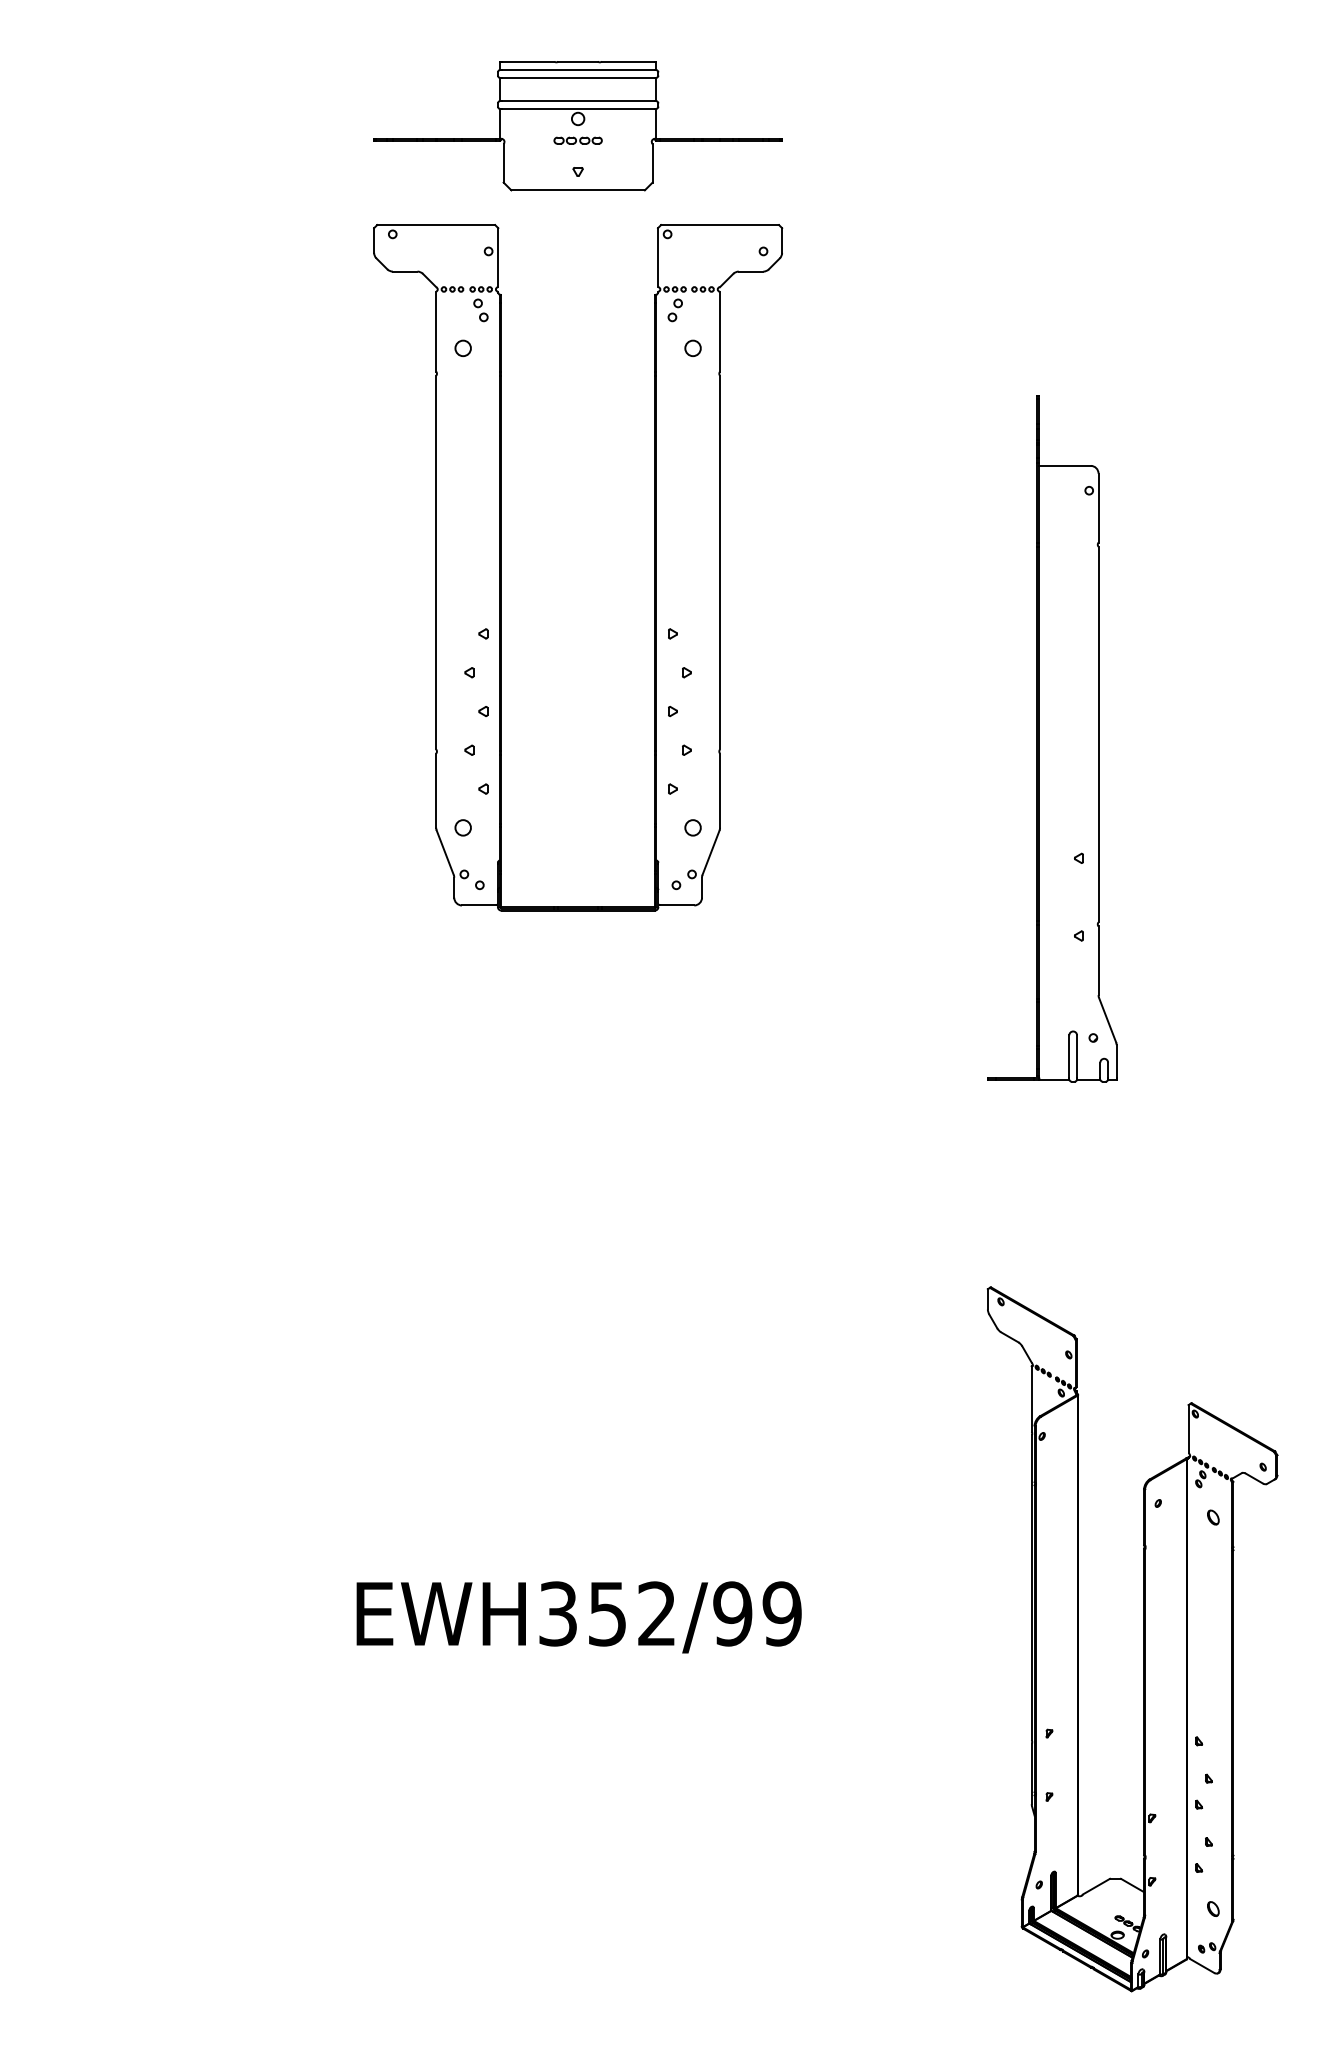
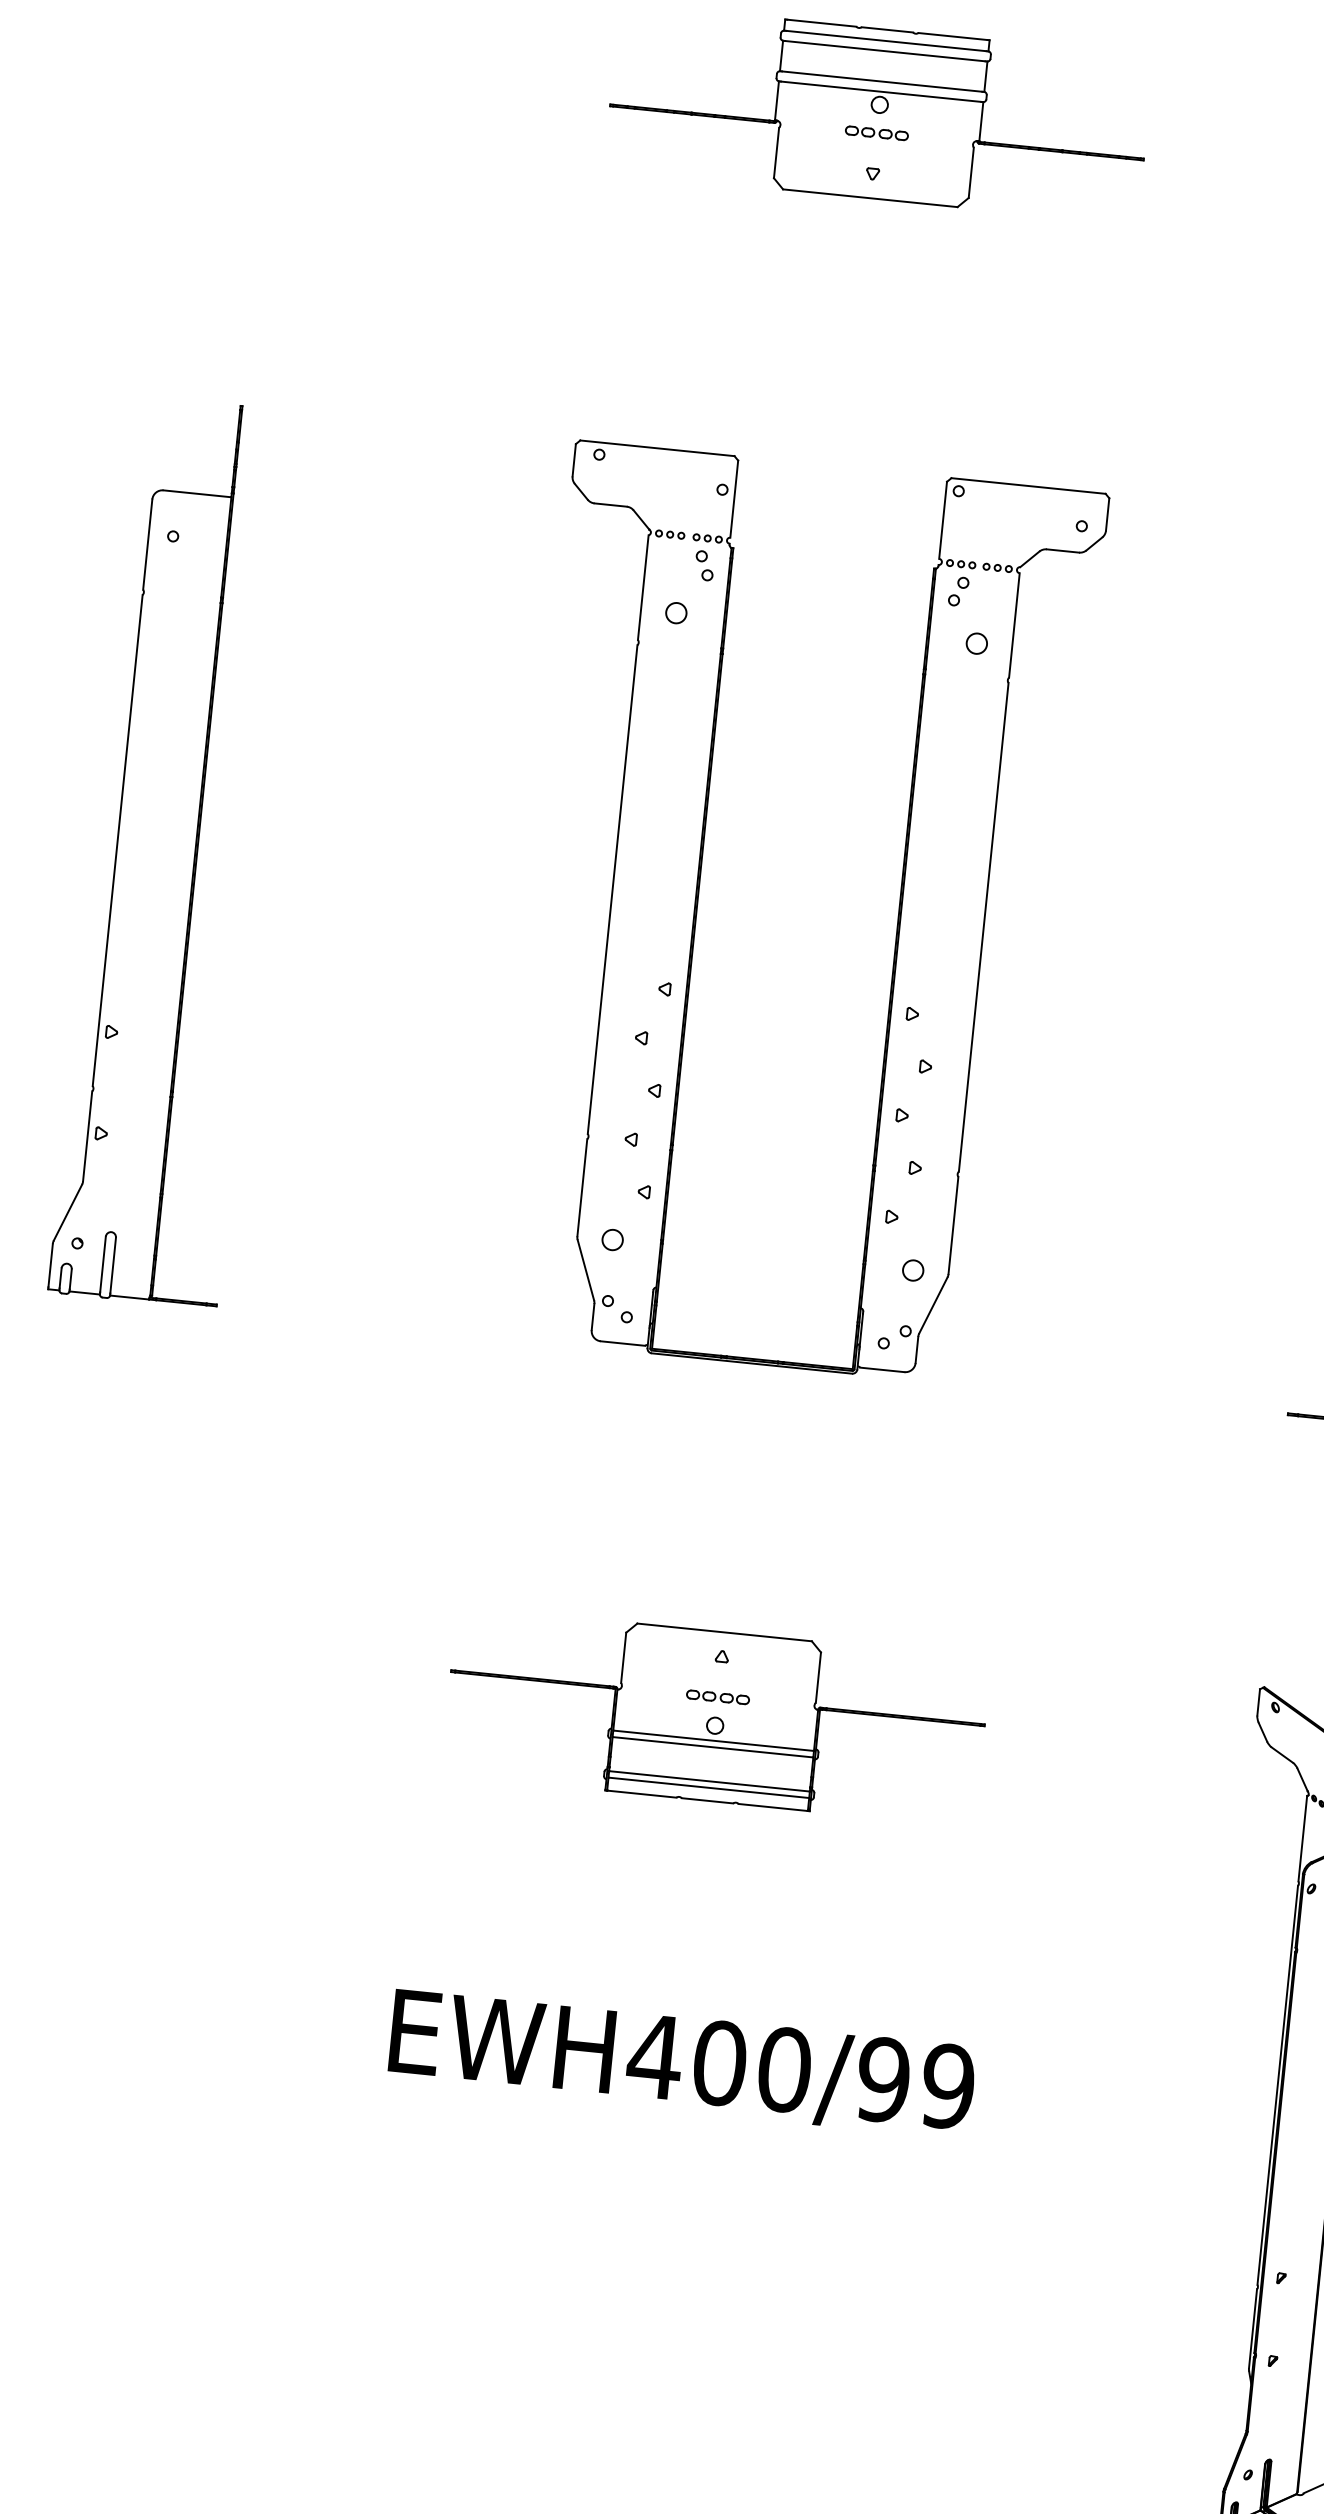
part: (654, 567) -> (897, 925), moved
part: (103, 738) -> (176, 851), added
part: (577, 1351) -> (715, 1716), added
text: (606, 1613) -> (718, 2062), EWH352/99 -> EWH400/99

